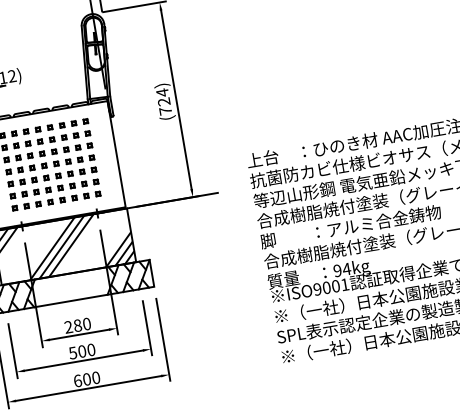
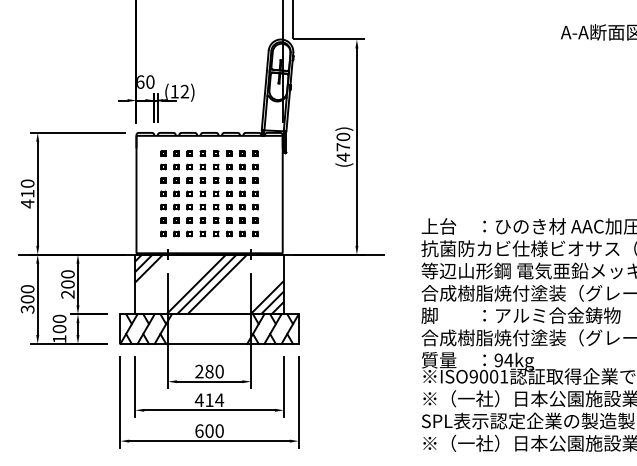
text: (164, 101) -> (343, 146), (724) -> (470)
text: (82, 351) -> (209, 400), 500 -> 414

